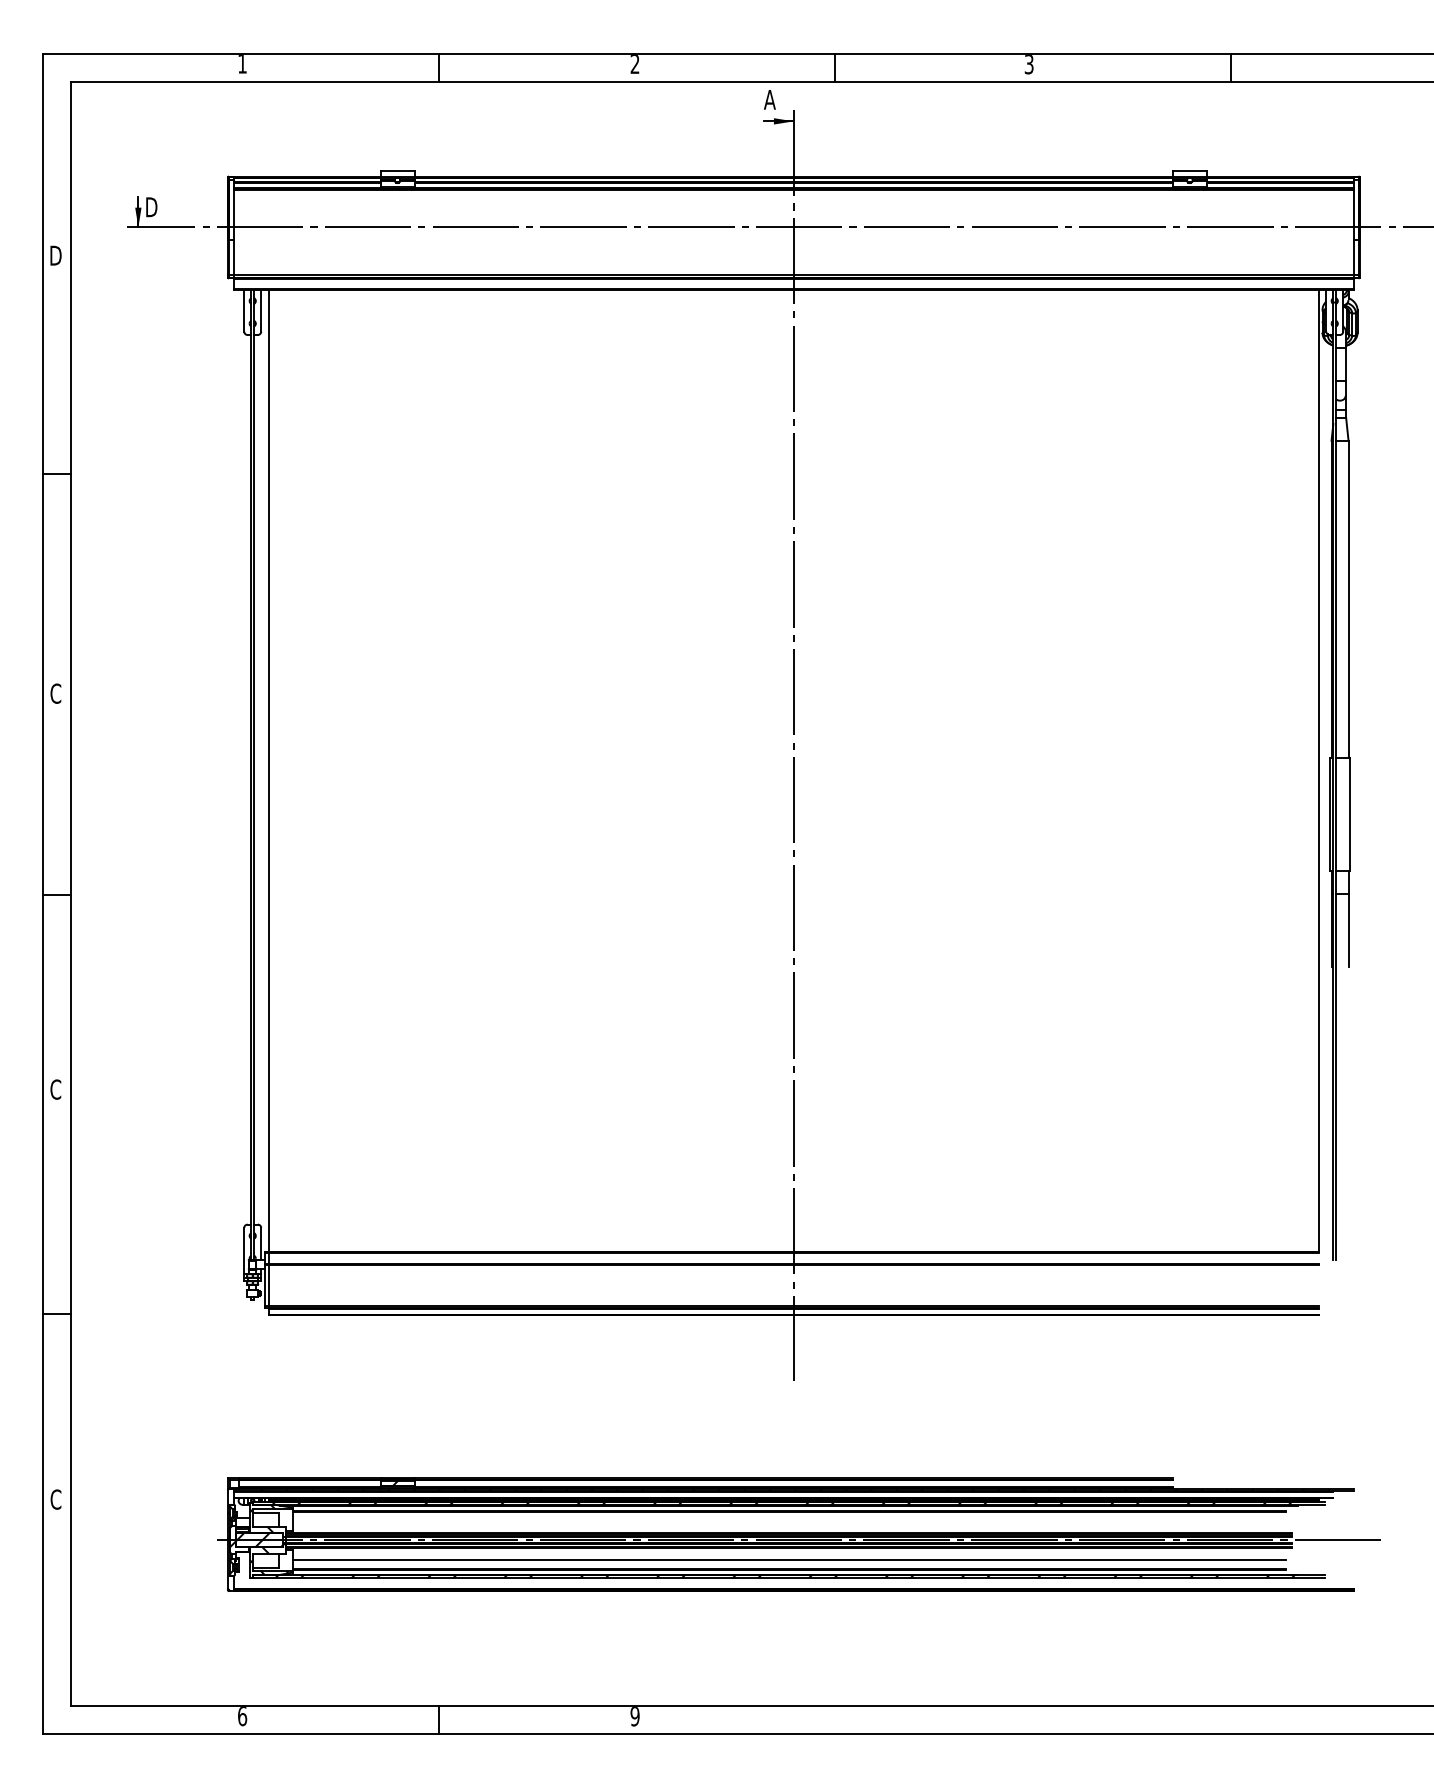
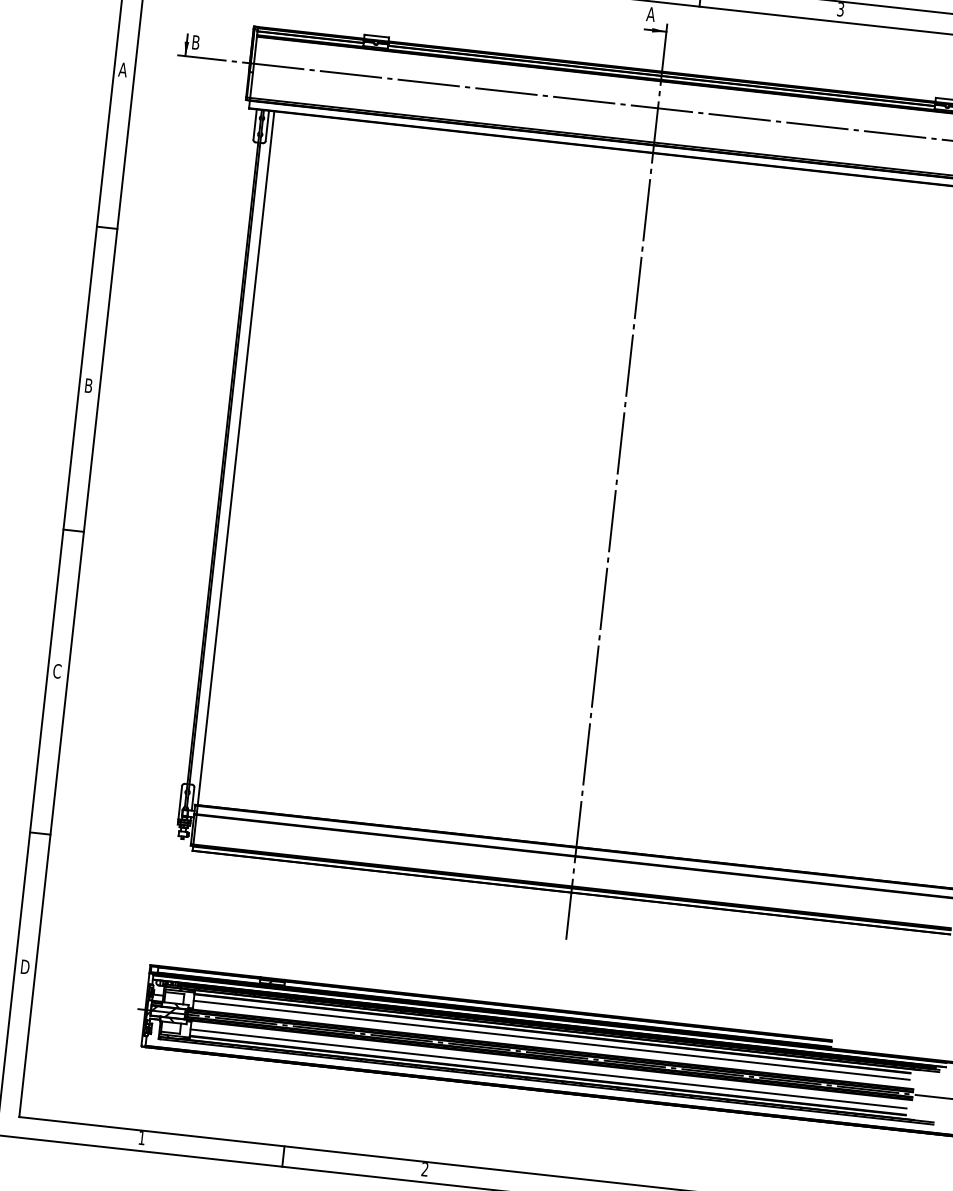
text: (152, 206) -> (197, 42), D -> B
text: (55, 255) -> (123, 69), D -> A
text: (55, 693) -> (88, 385), C -> B
text: (56, 1499) -> (25, 966), C -> D
line: (788, 1520) -> (551, 1040), added
text: (242, 1716) -> (141, 1138), 6 -> 1
text: (634, 1716) -> (424, 1169), 9 -> 2

